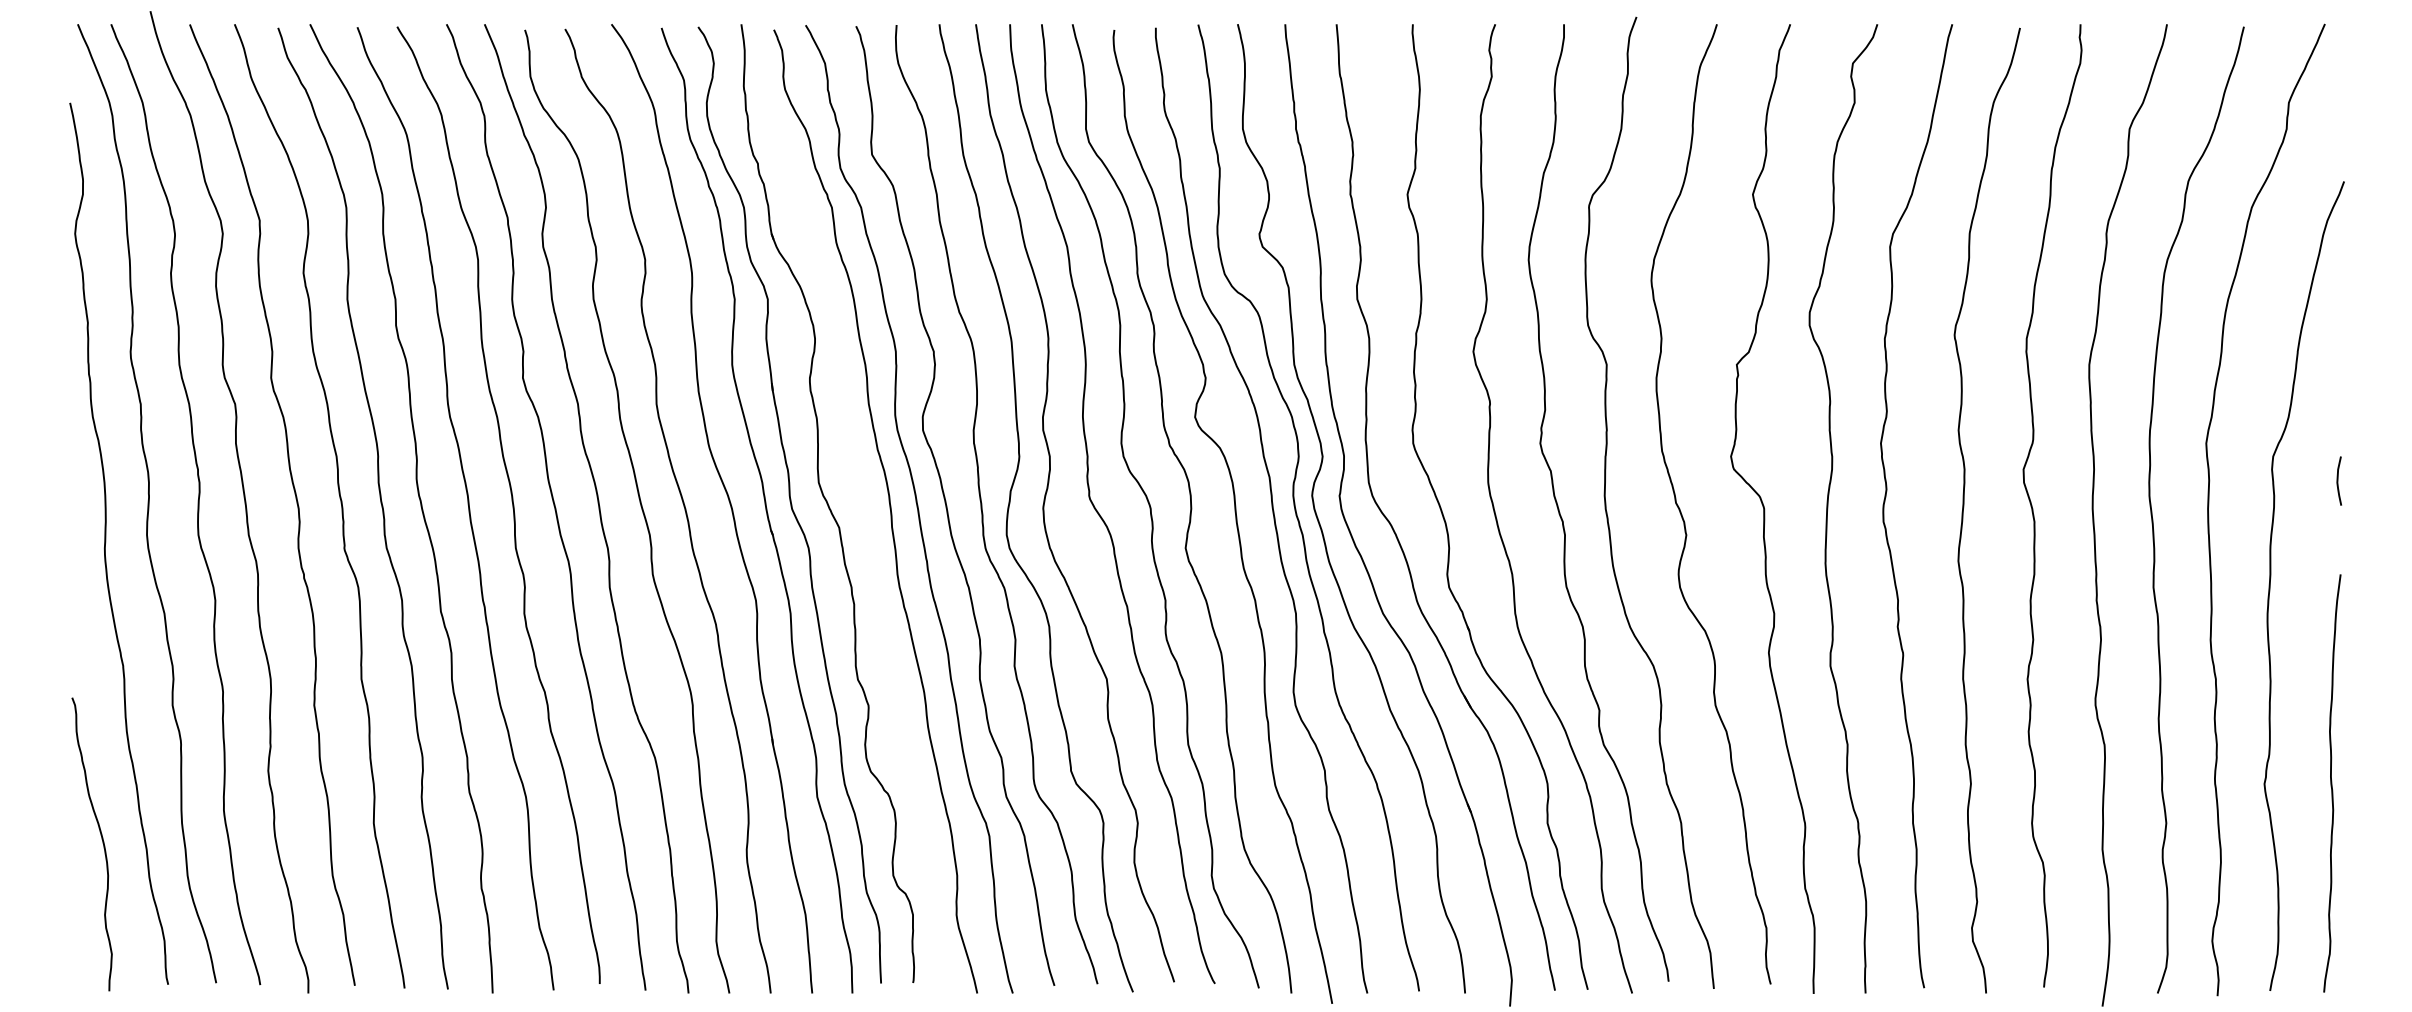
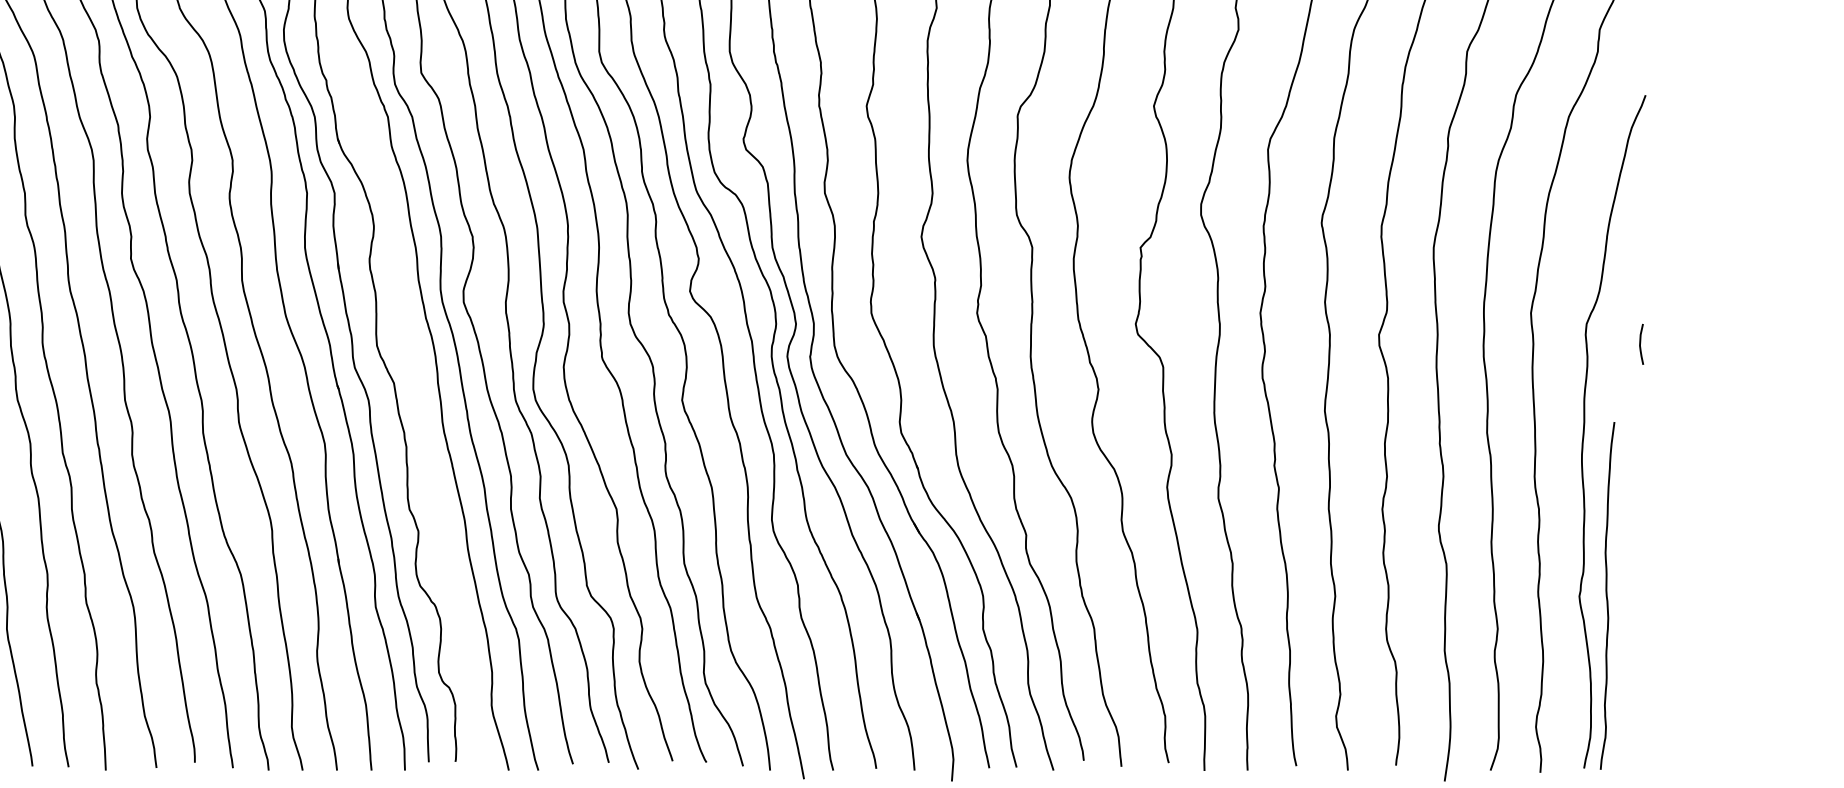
curve: (2332, 783) -> (1607, 595), moved

